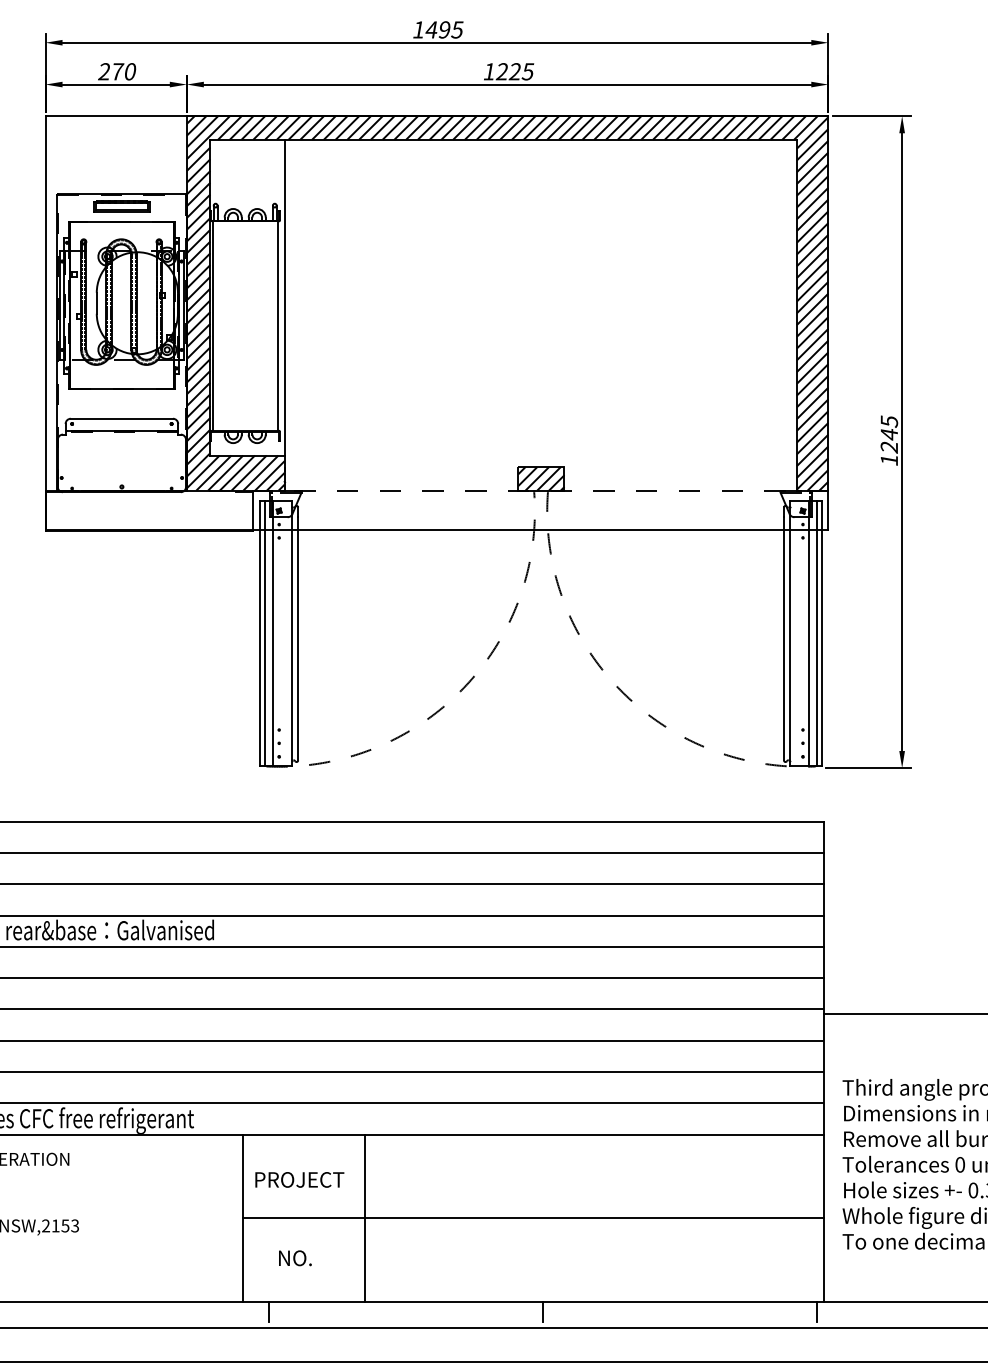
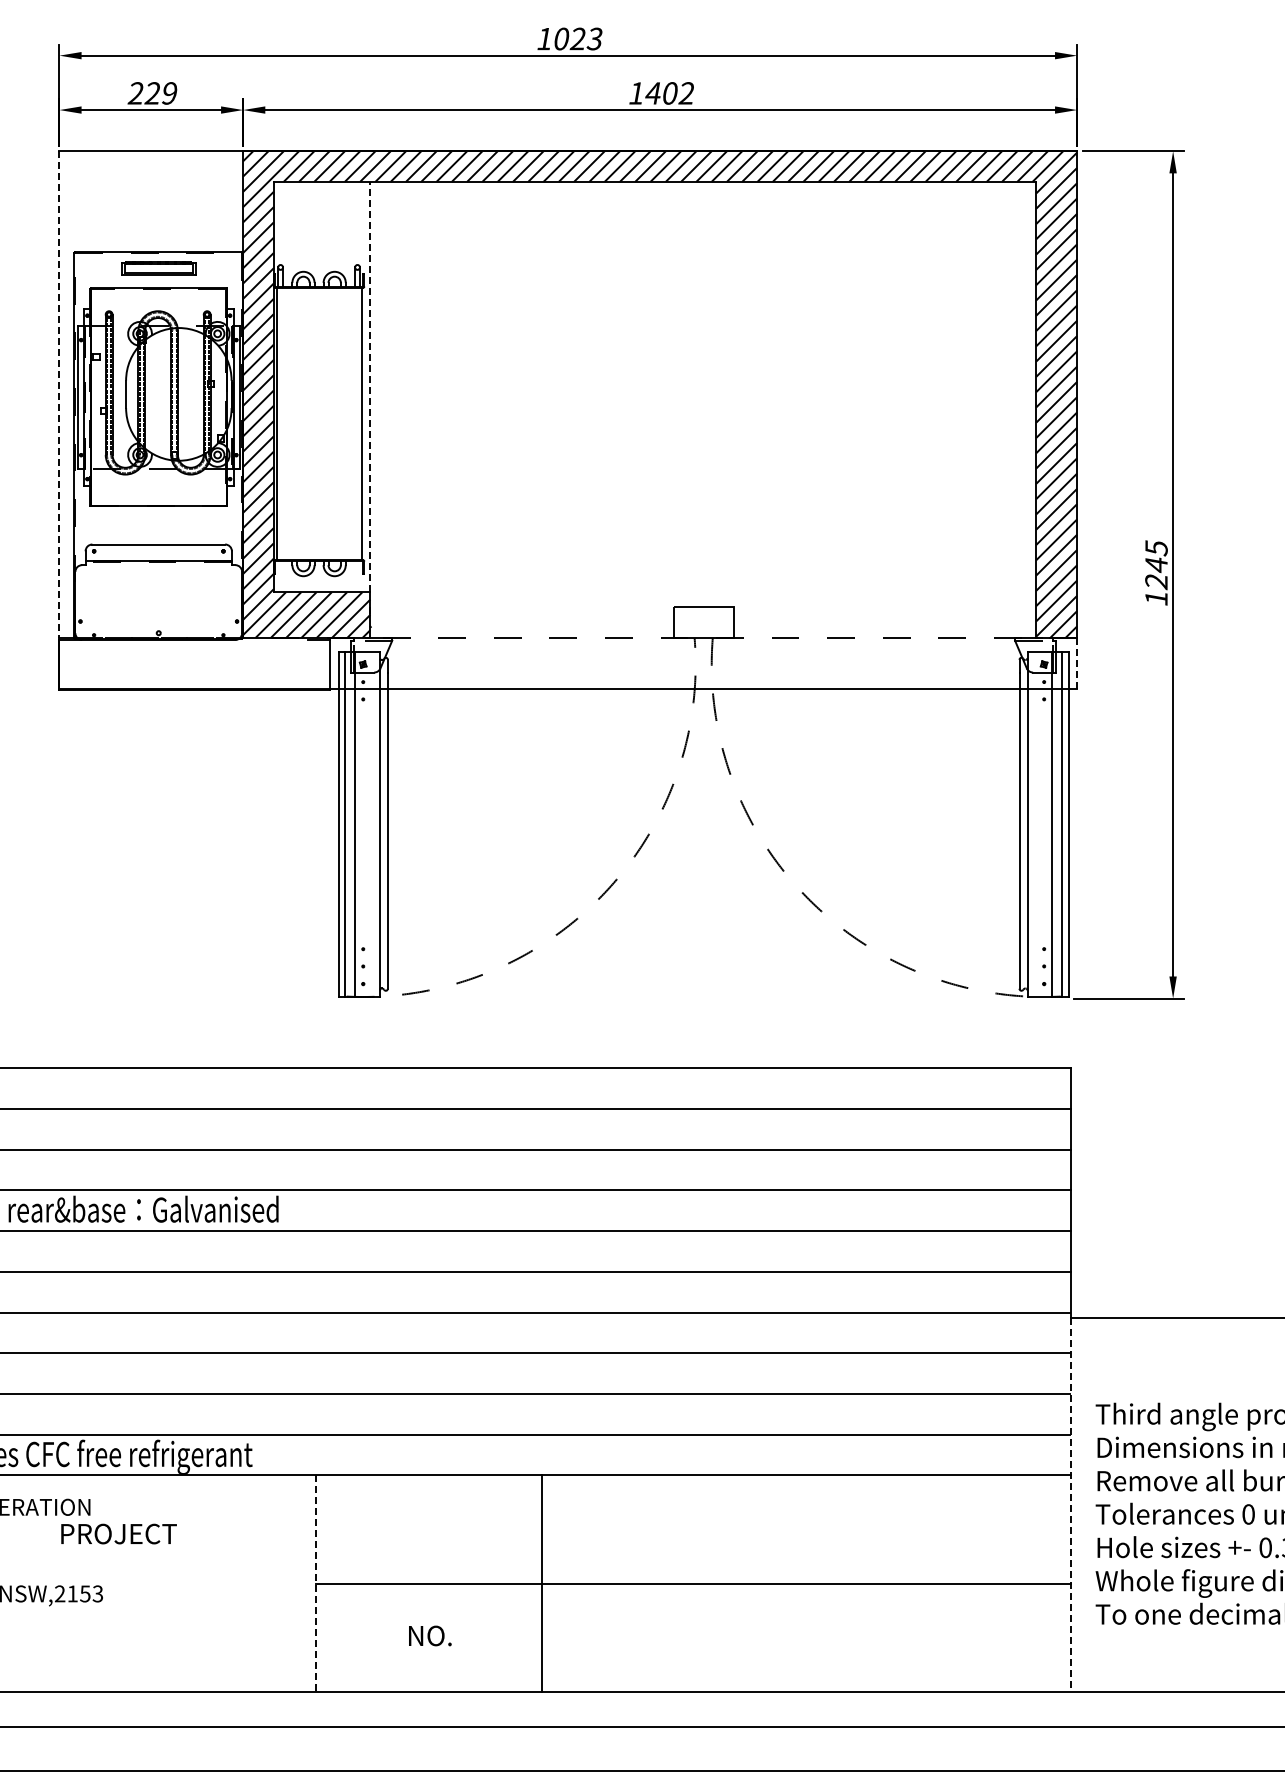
text: (444, 29) -> (577, 38), 1495 -> 1023
text: (123, 71) -> (160, 93), 270 -> 229
text: (514, 71) -> (669, 93), 1225 -> 1402
line: (284, 297) -> (370, 386), solid -> dashed
line: (45, 304) -> (59, 395), solid -> dashed
hatch: (540, 478) -> (703, 622), removed
line: (828, 510) -> (1077, 663), solid -> dashed
line: (823, 1157) -> (1071, 1505), solid -> dashed
text: (299, 1179) -> (118, 1533), moved
line: (243, 1217) -> (316, 1583), solid -> dashed
line: (365, 1217) -> (542, 1583), moved
text: (295, 1257) -> (430, 1635), moved
line: (268, 1311) -> (349, 1705), removed
line: (542, 1311) -> (705, 1705), removed
line: (817, 1311) -> (1062, 1705), removed

